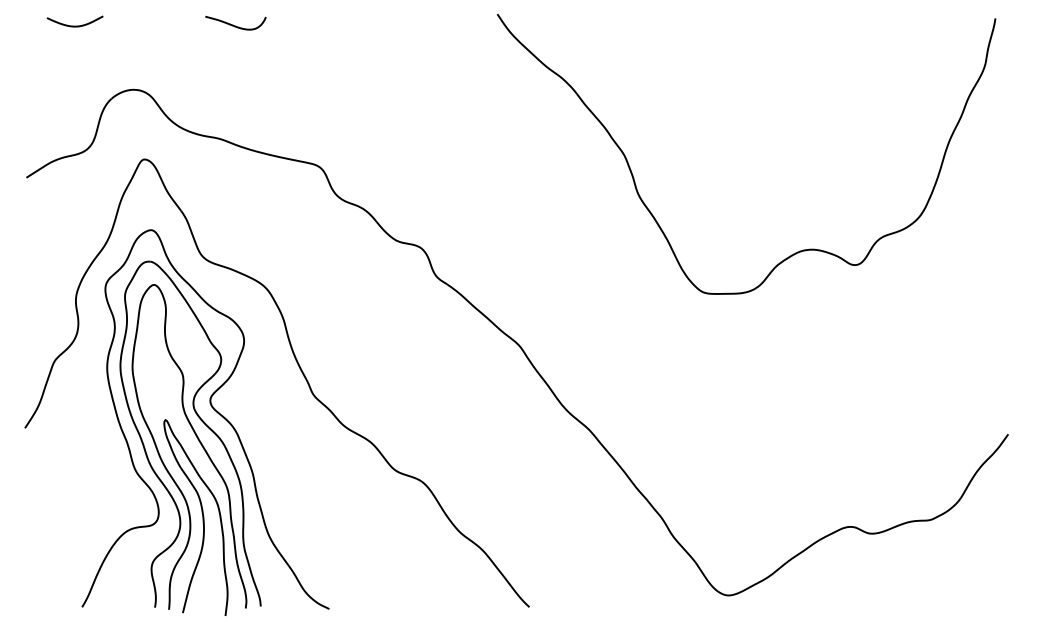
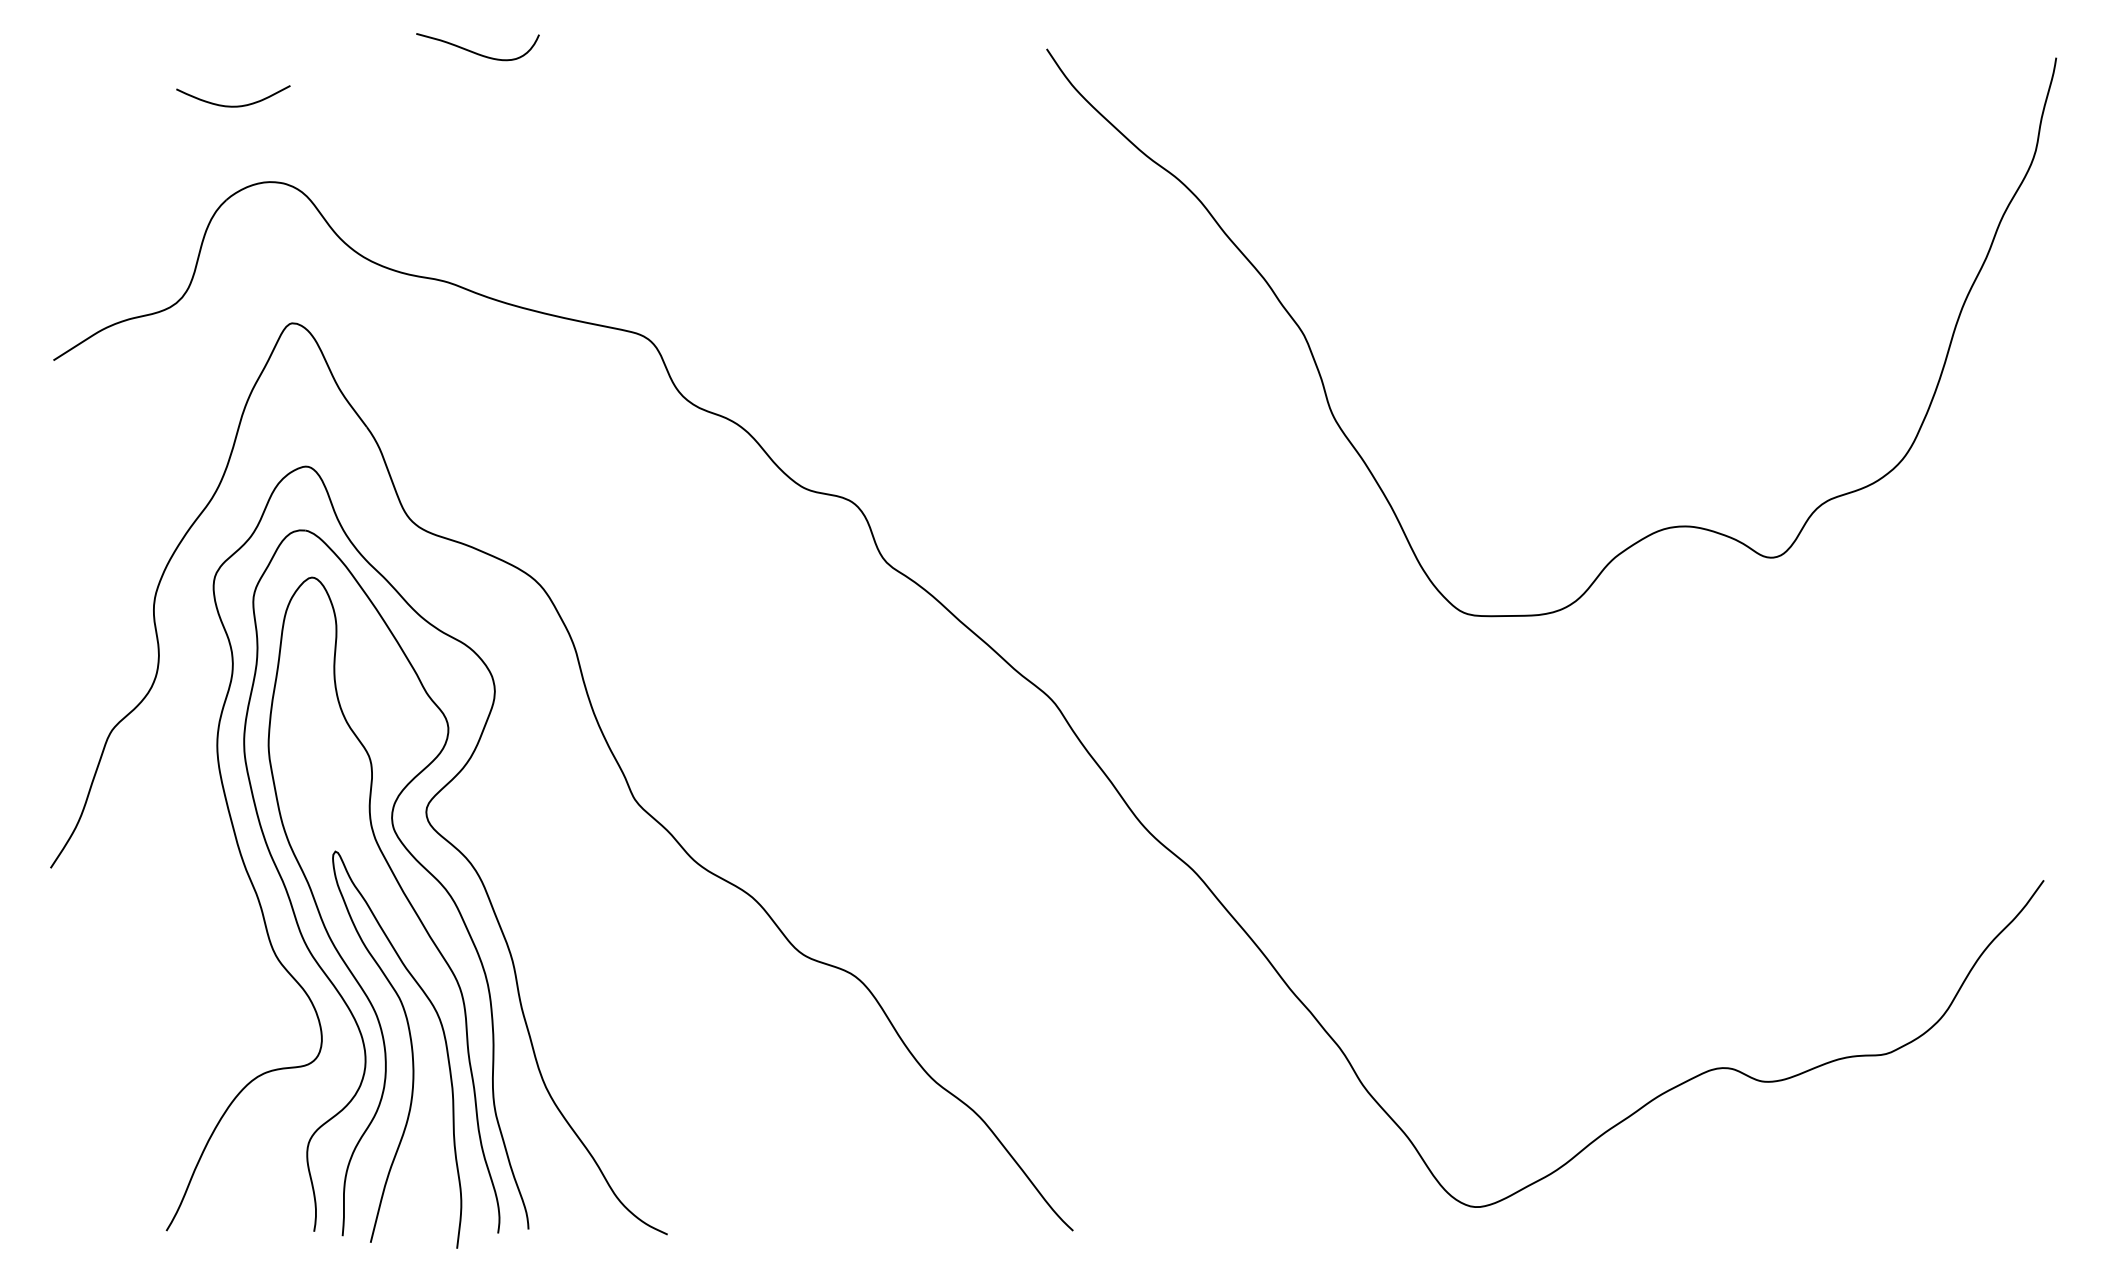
curve: (74, 25) -> (232, 104), moved
curve: (795, 252) -> (1650, 532), moved

